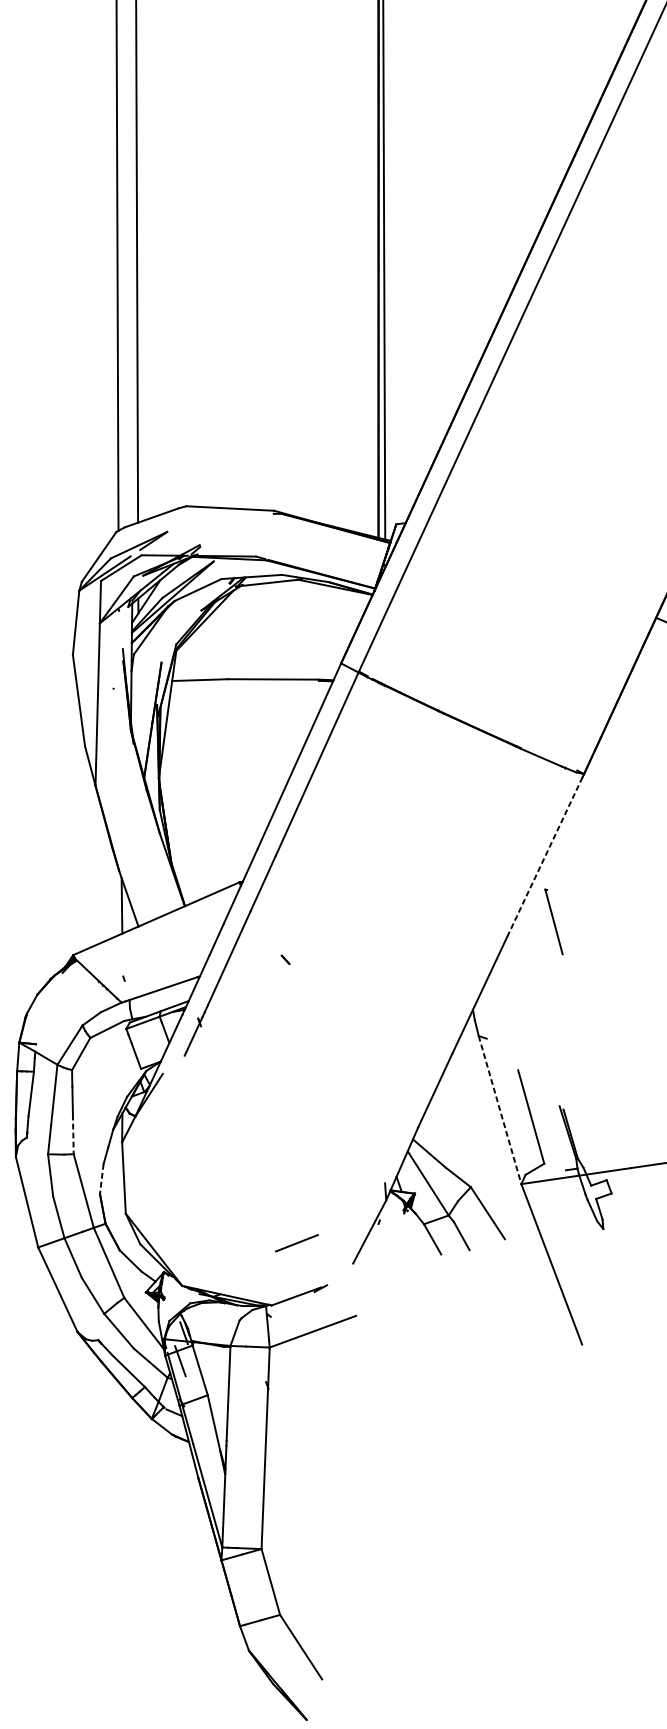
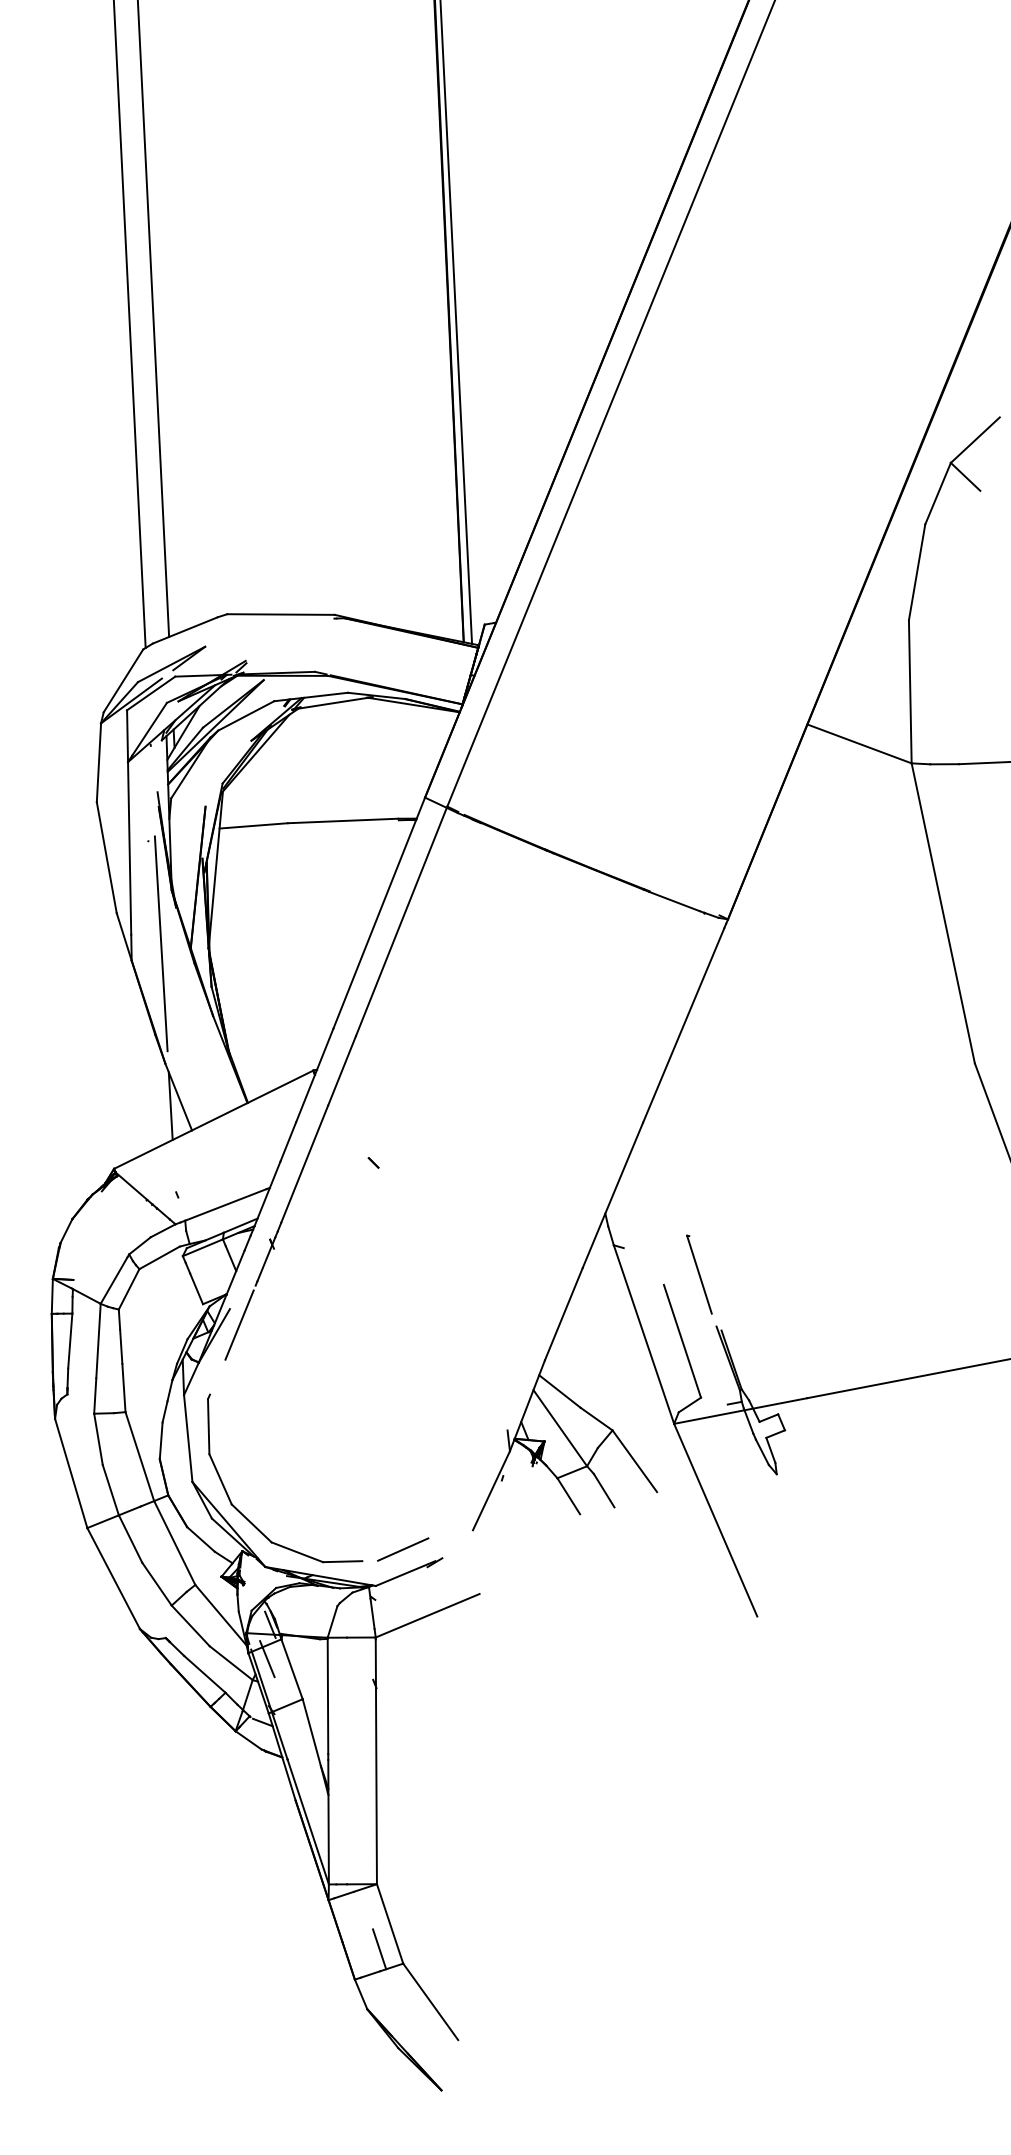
line: (119, 772) -> (160, 943), added
line: (543, 858) -> (683, 1024), dashed -> solid
part: (554, 921) -> (699, 1274), moved
line: (170, 1086) -> (239, 1324), added
line: (500, 1110) -> (644, 1335), dashed -> solid
line: (72, 1134) -> (123, 1388), dashed -> solid
line: (102, 1179) -> (161, 1441), dashed -> solid
line: (297, 1243) -> (403, 1549), moved
part: (171, 1247) -> (250, 1520), added
line: (261, 1602) -> (379, 1949), added

